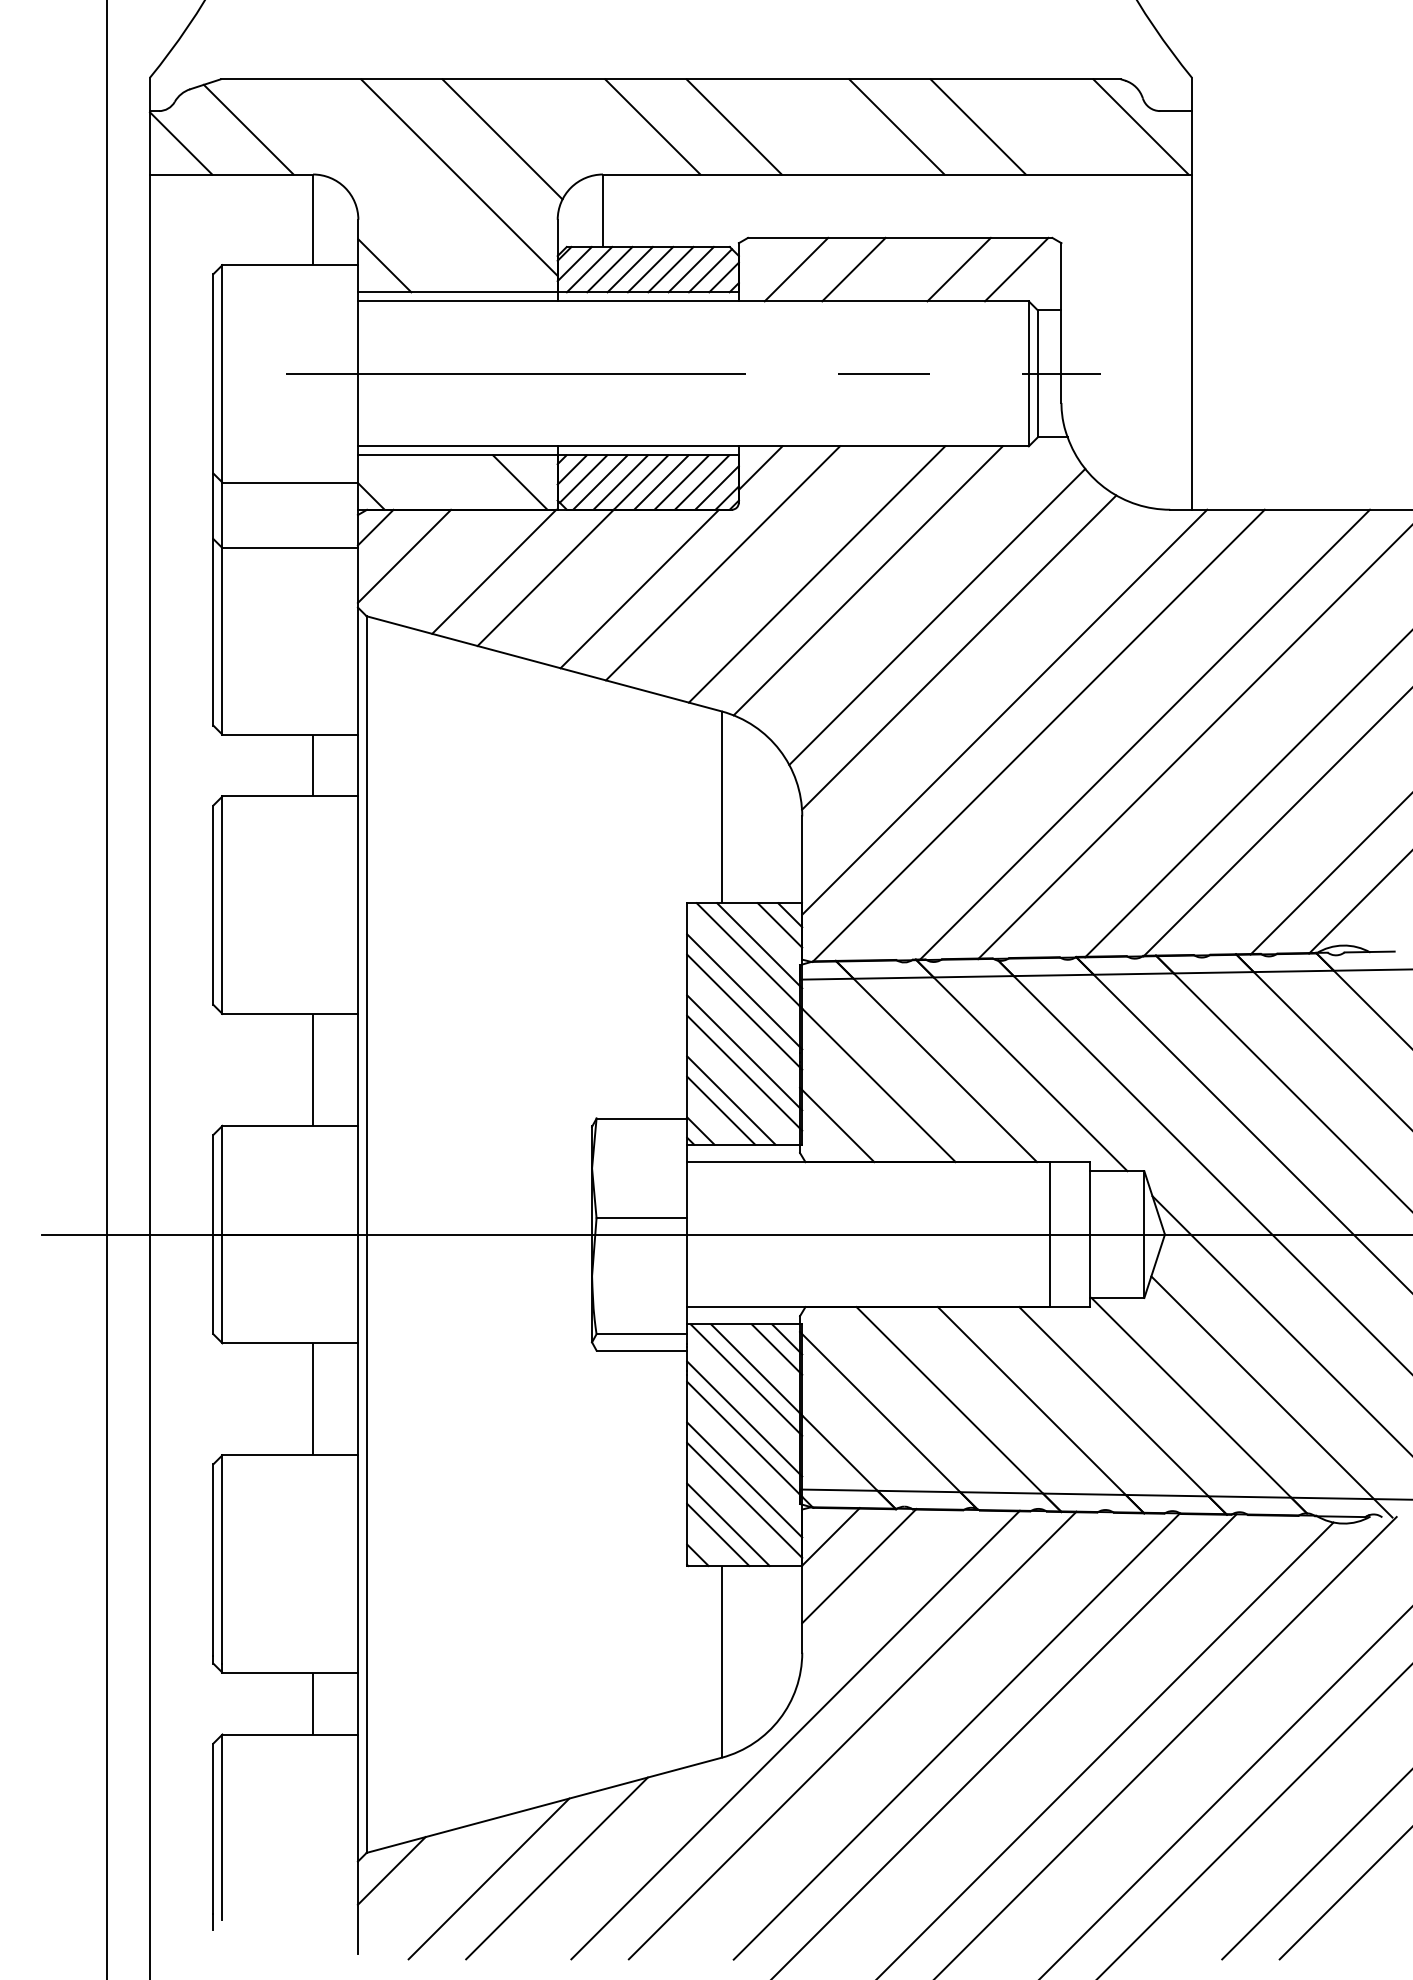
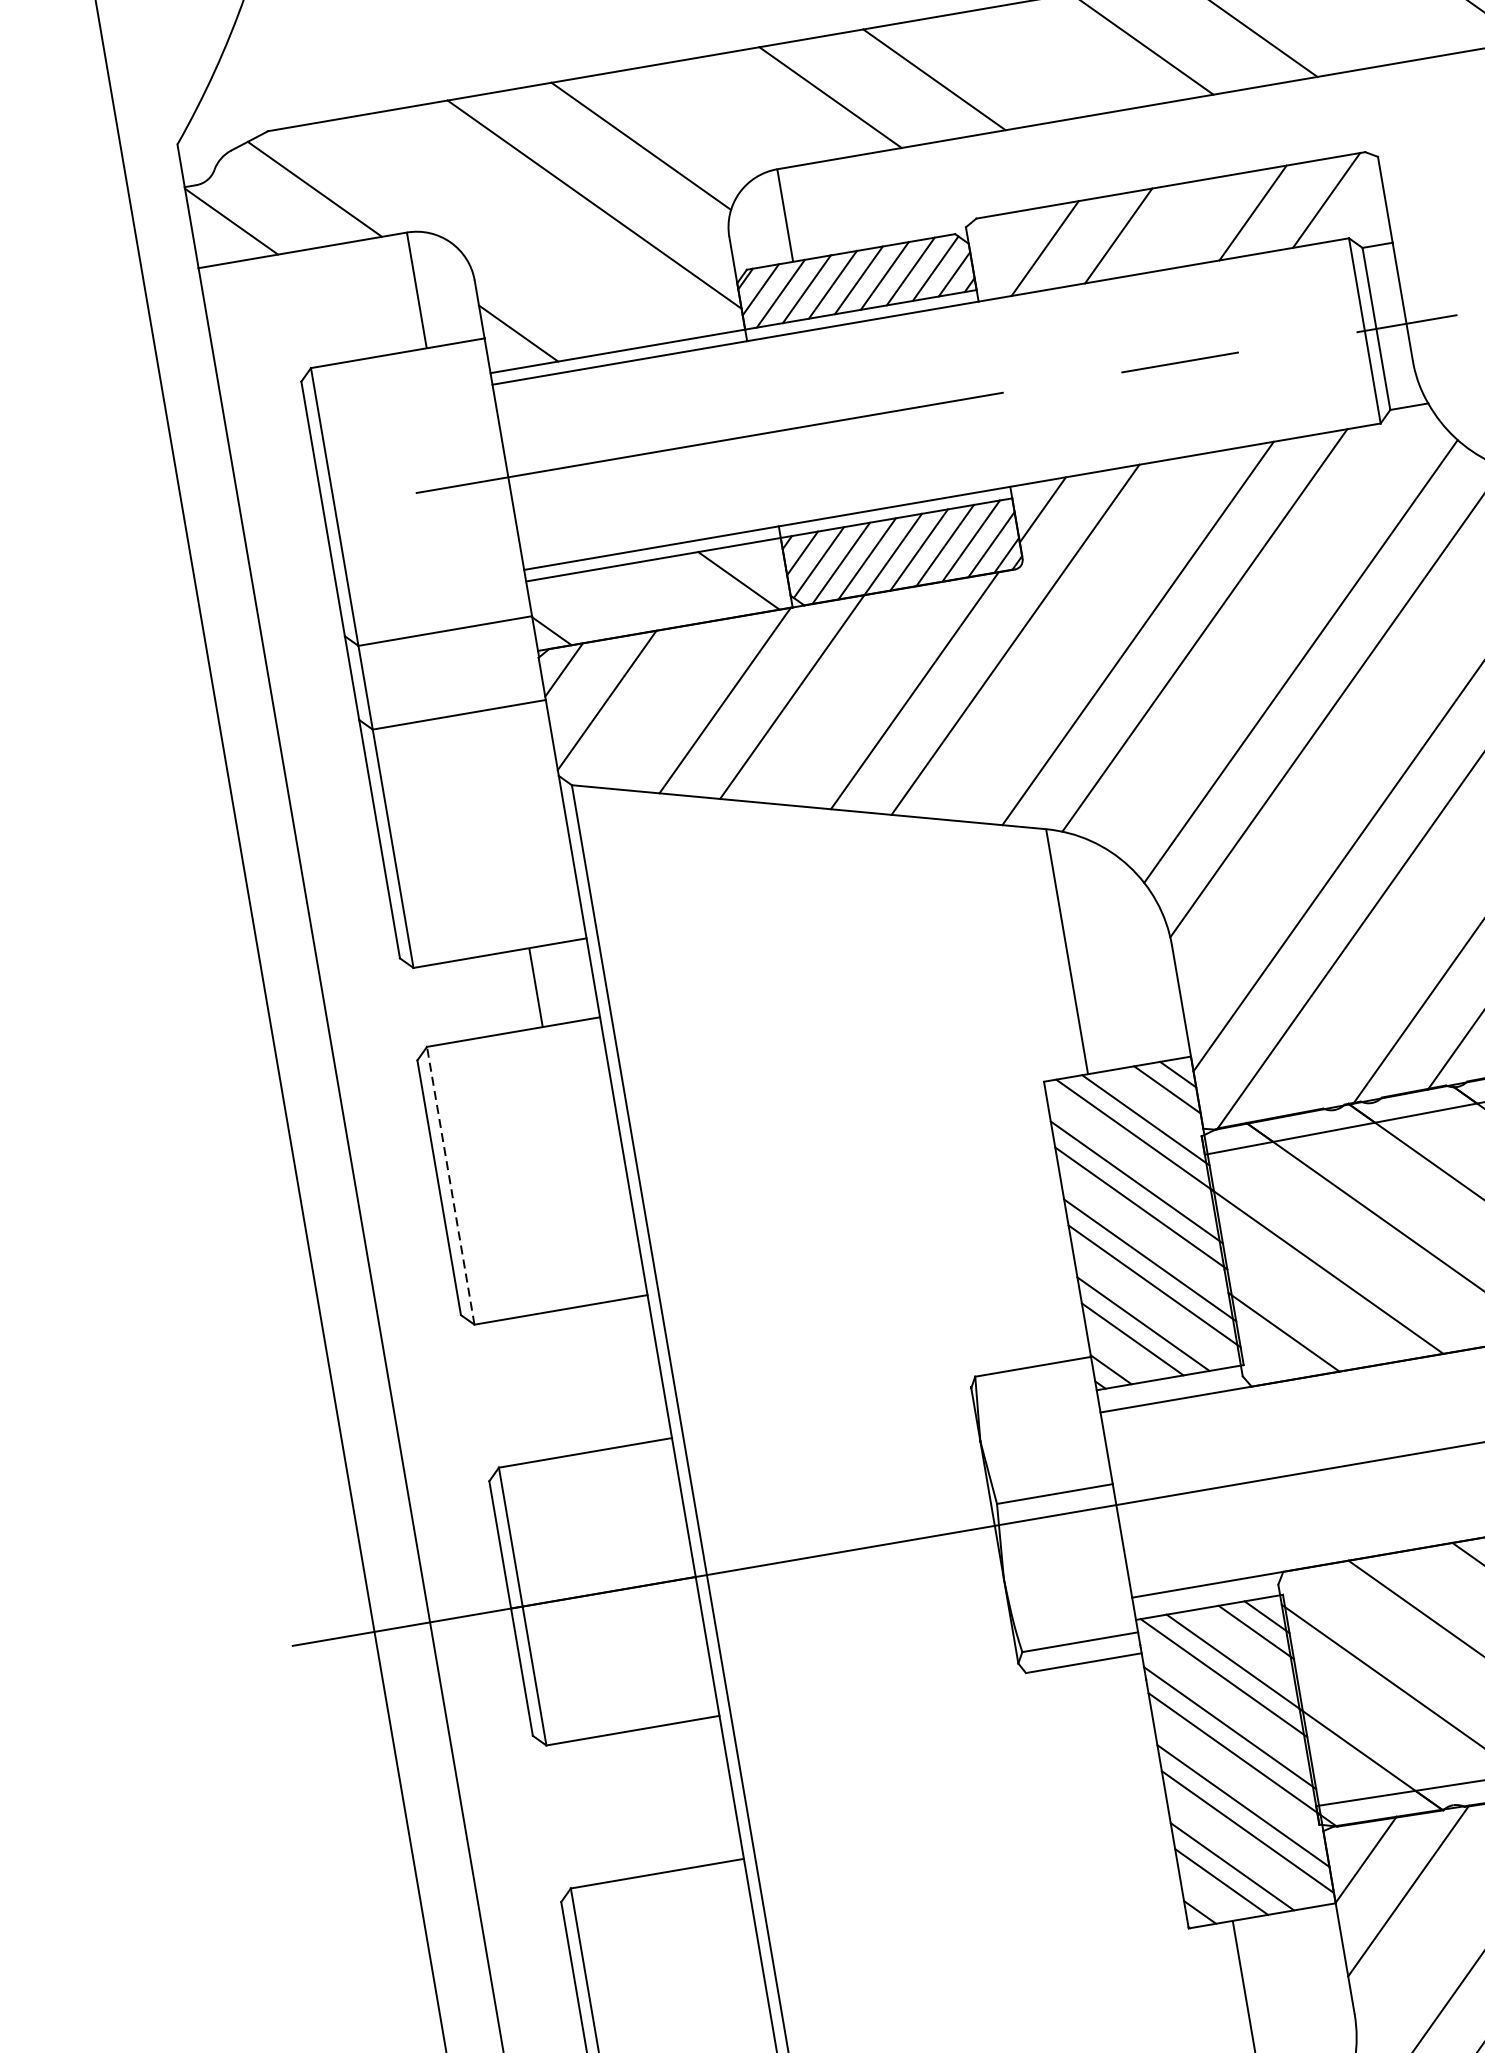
line: (222, 905) -> (450, 1186), solid -> dashed
line: (313, 1069) -> (602, 1375), removed
line: (313, 1399) -> (674, 1797), removed

